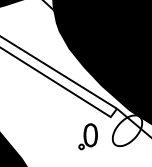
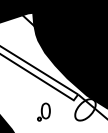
part: (87, 135) -> (43, 111), moved

